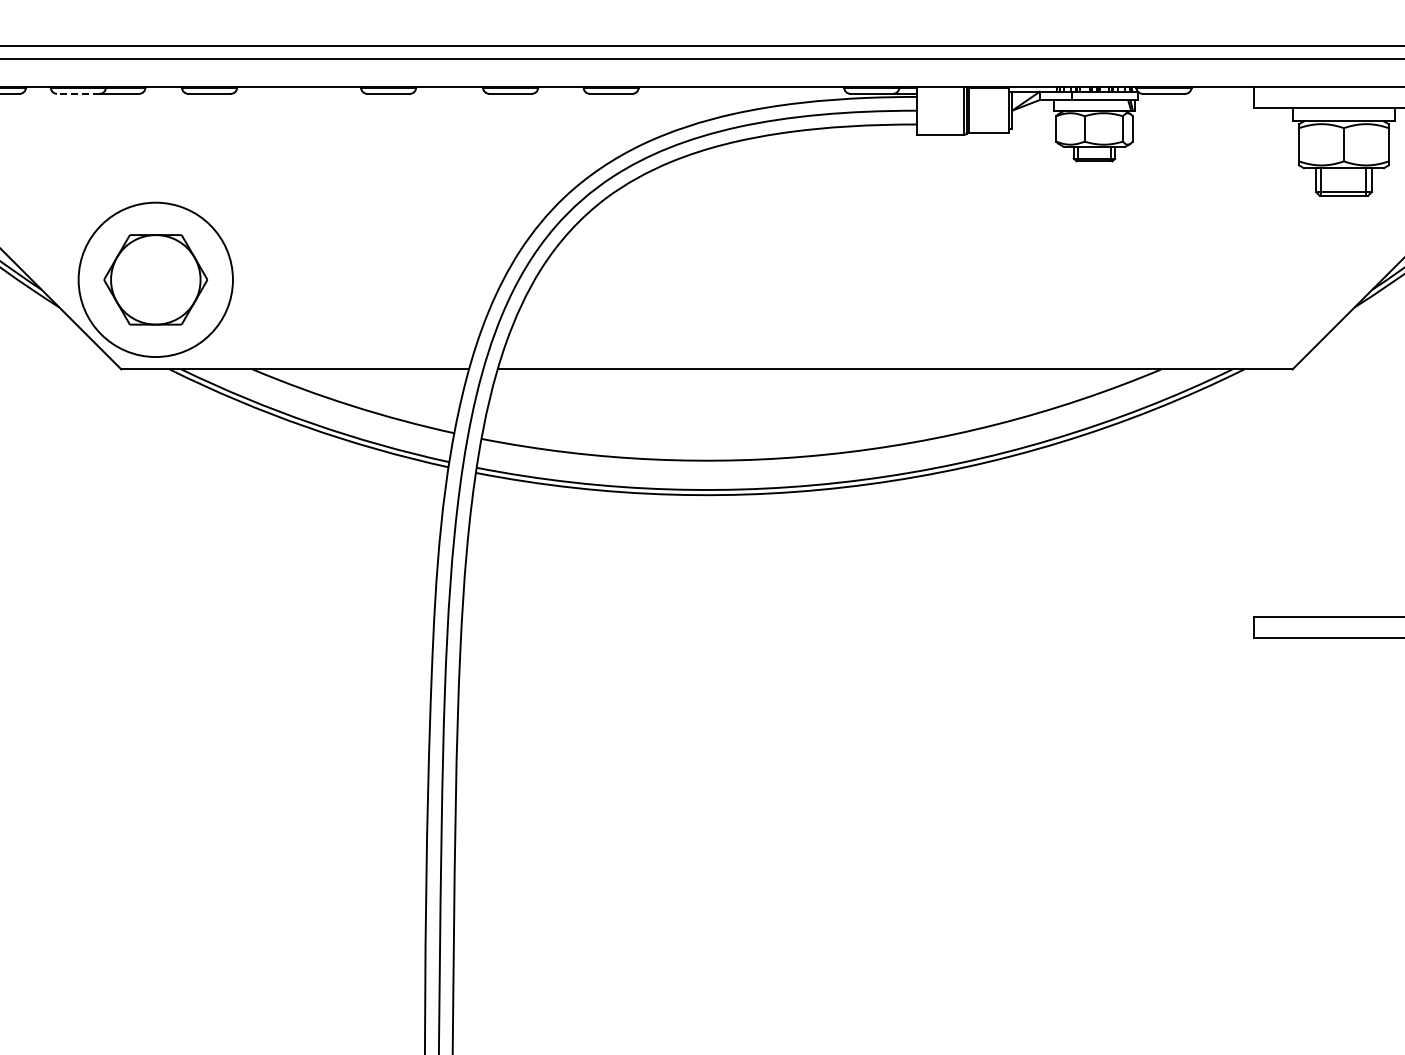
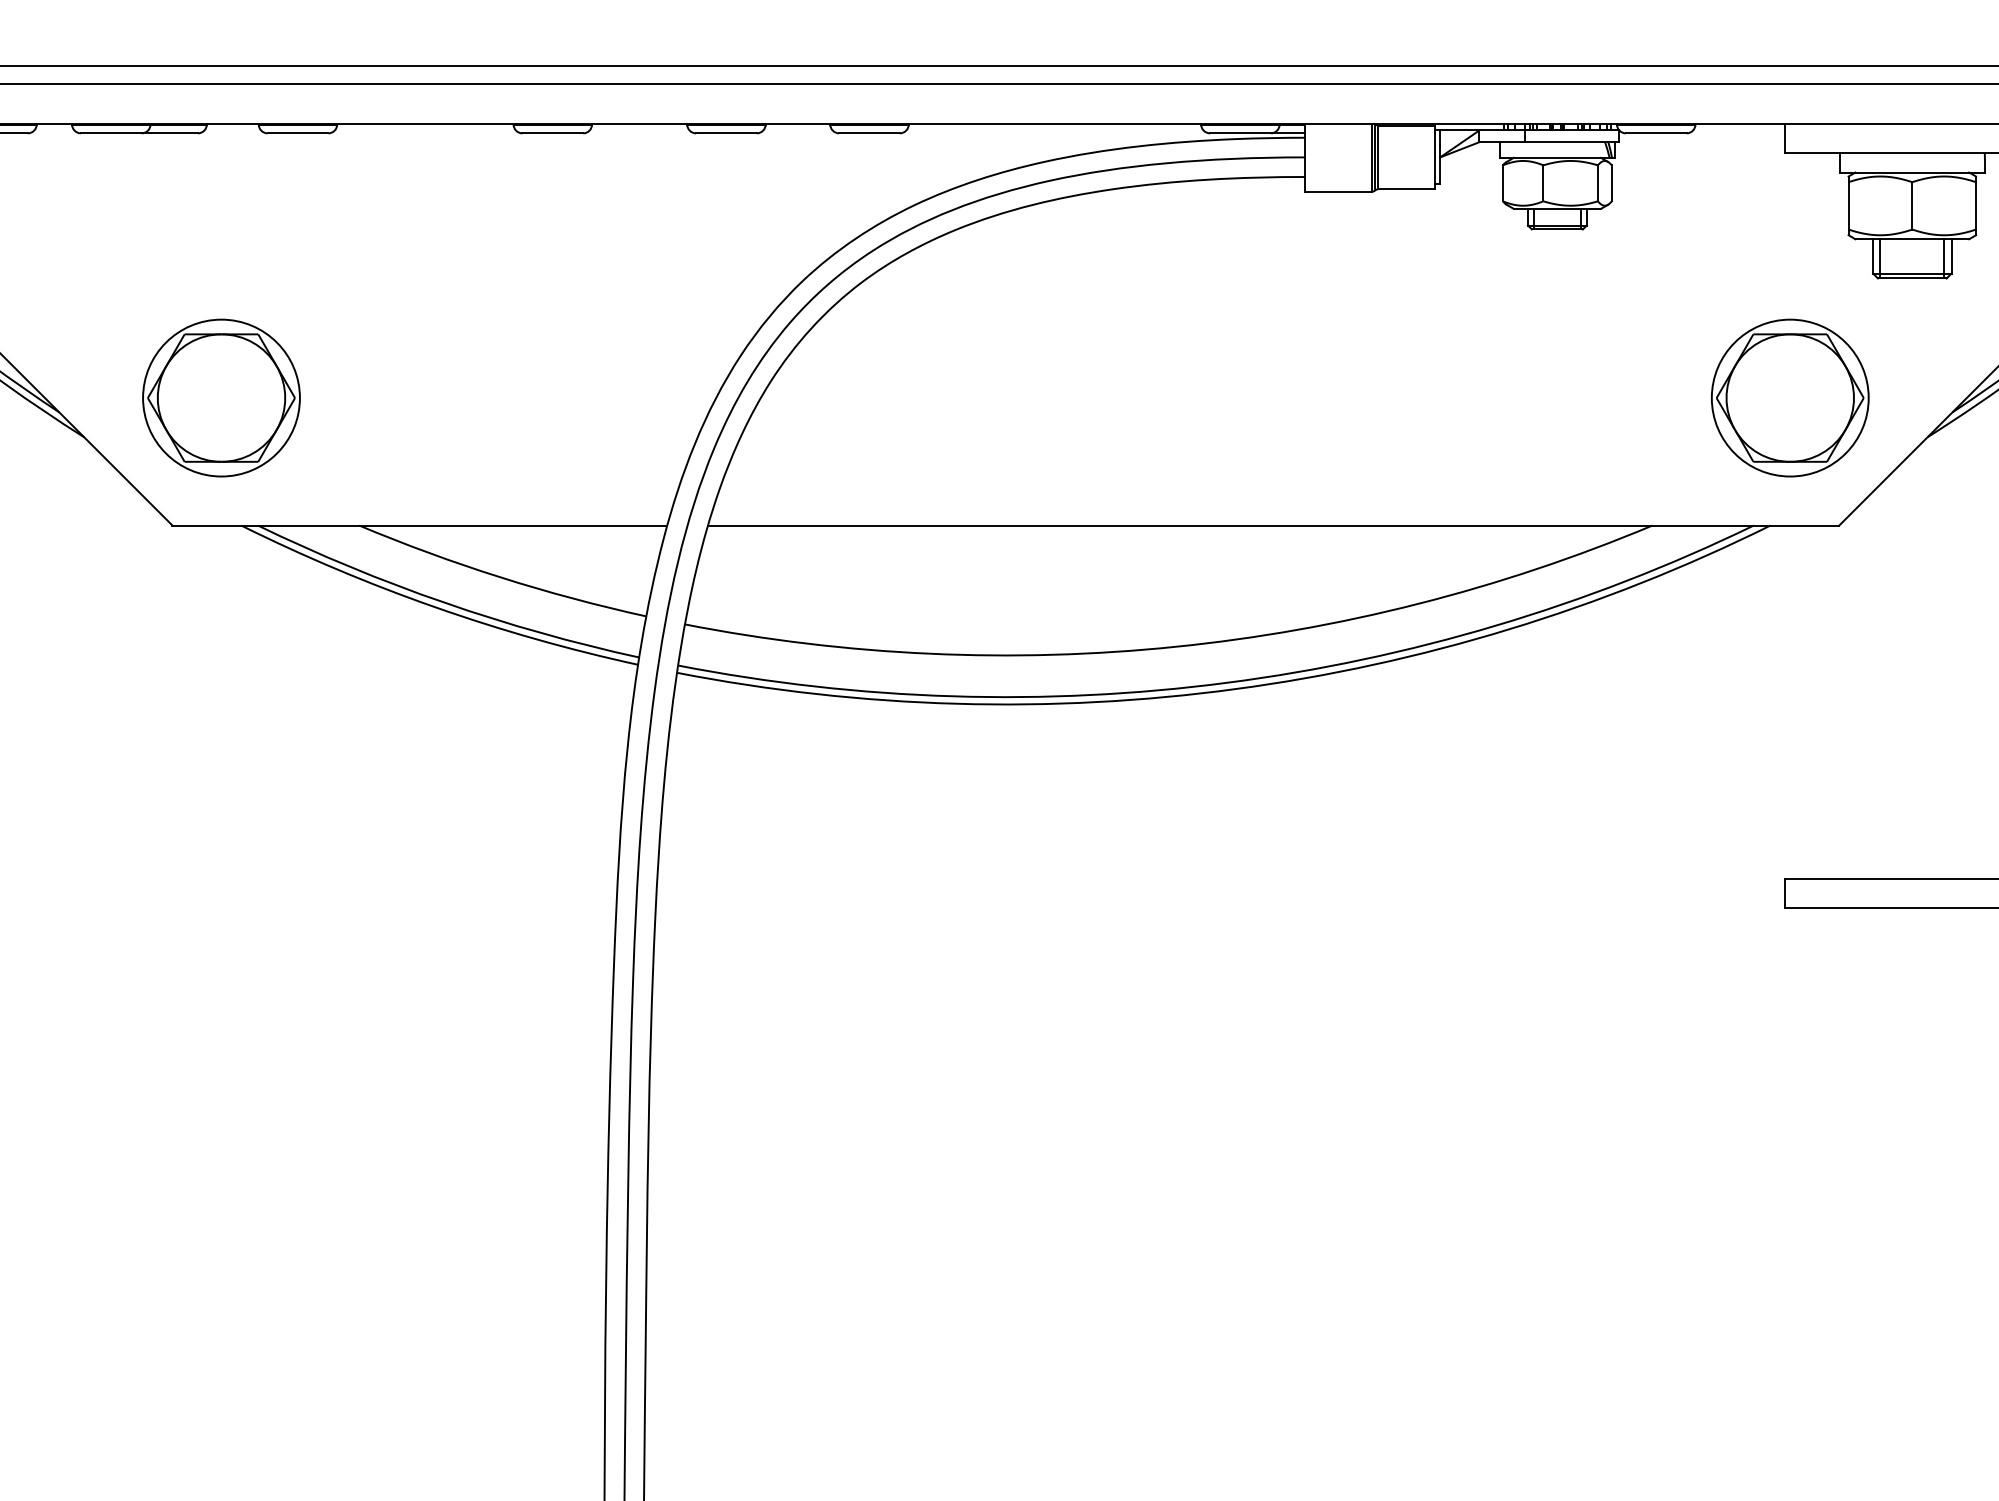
line: (77, 93) -> (110, 132), dashed -> solid
circle: (155, 279) -> (221, 397), size x0.71
part: (1258, 279) -> (1790, 397), added

